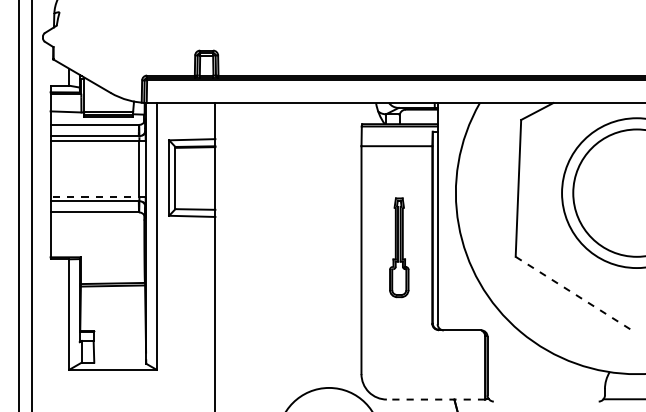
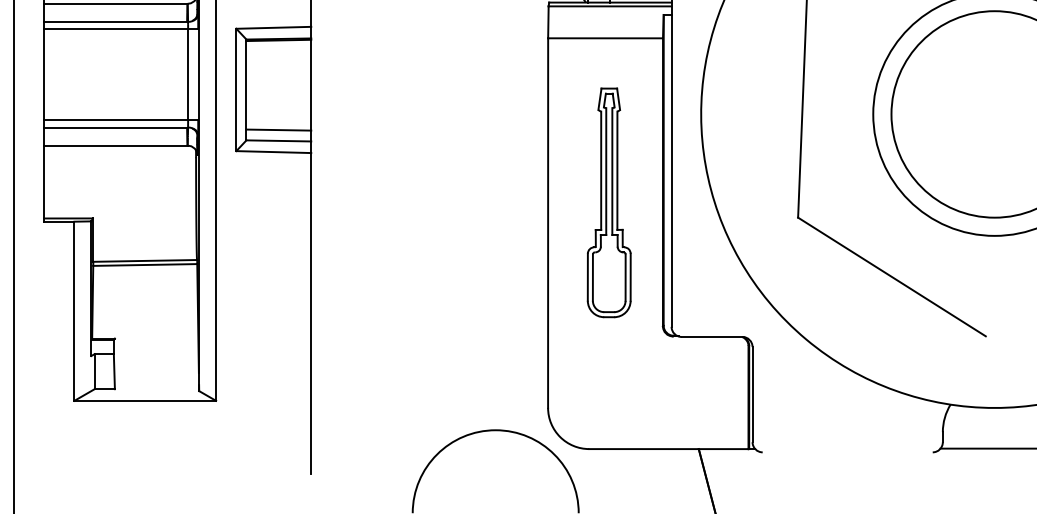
line: (98, 196) -> (121, 119), dashed -> solid
line: (195, 202) -> (279, 129), added
part: (399, 247) -> (609, 202), size x1.43
line: (573, 293) -> (891, 277), dashed -> solid
line: (435, 399) -> (668, 448), dashed -> solid

